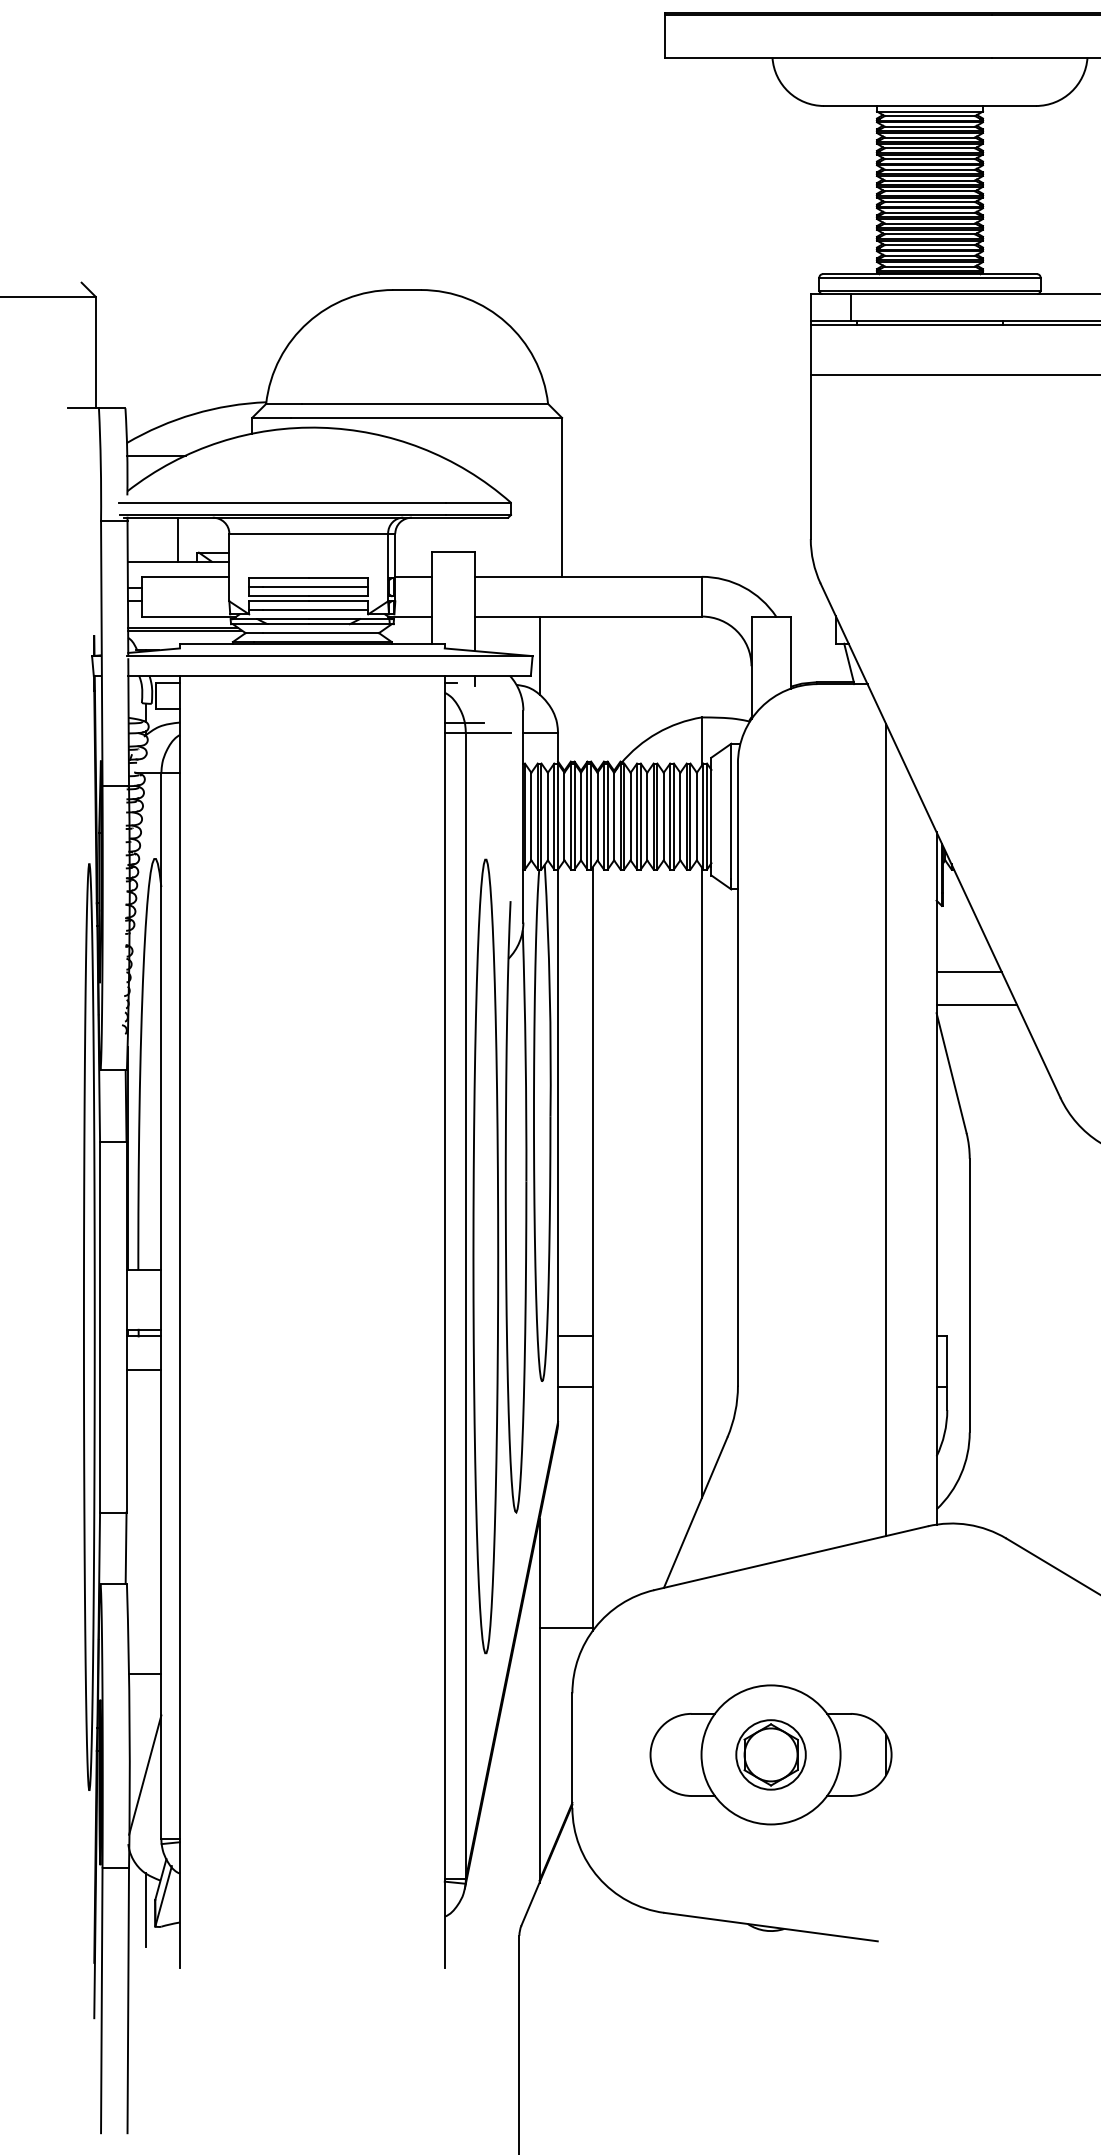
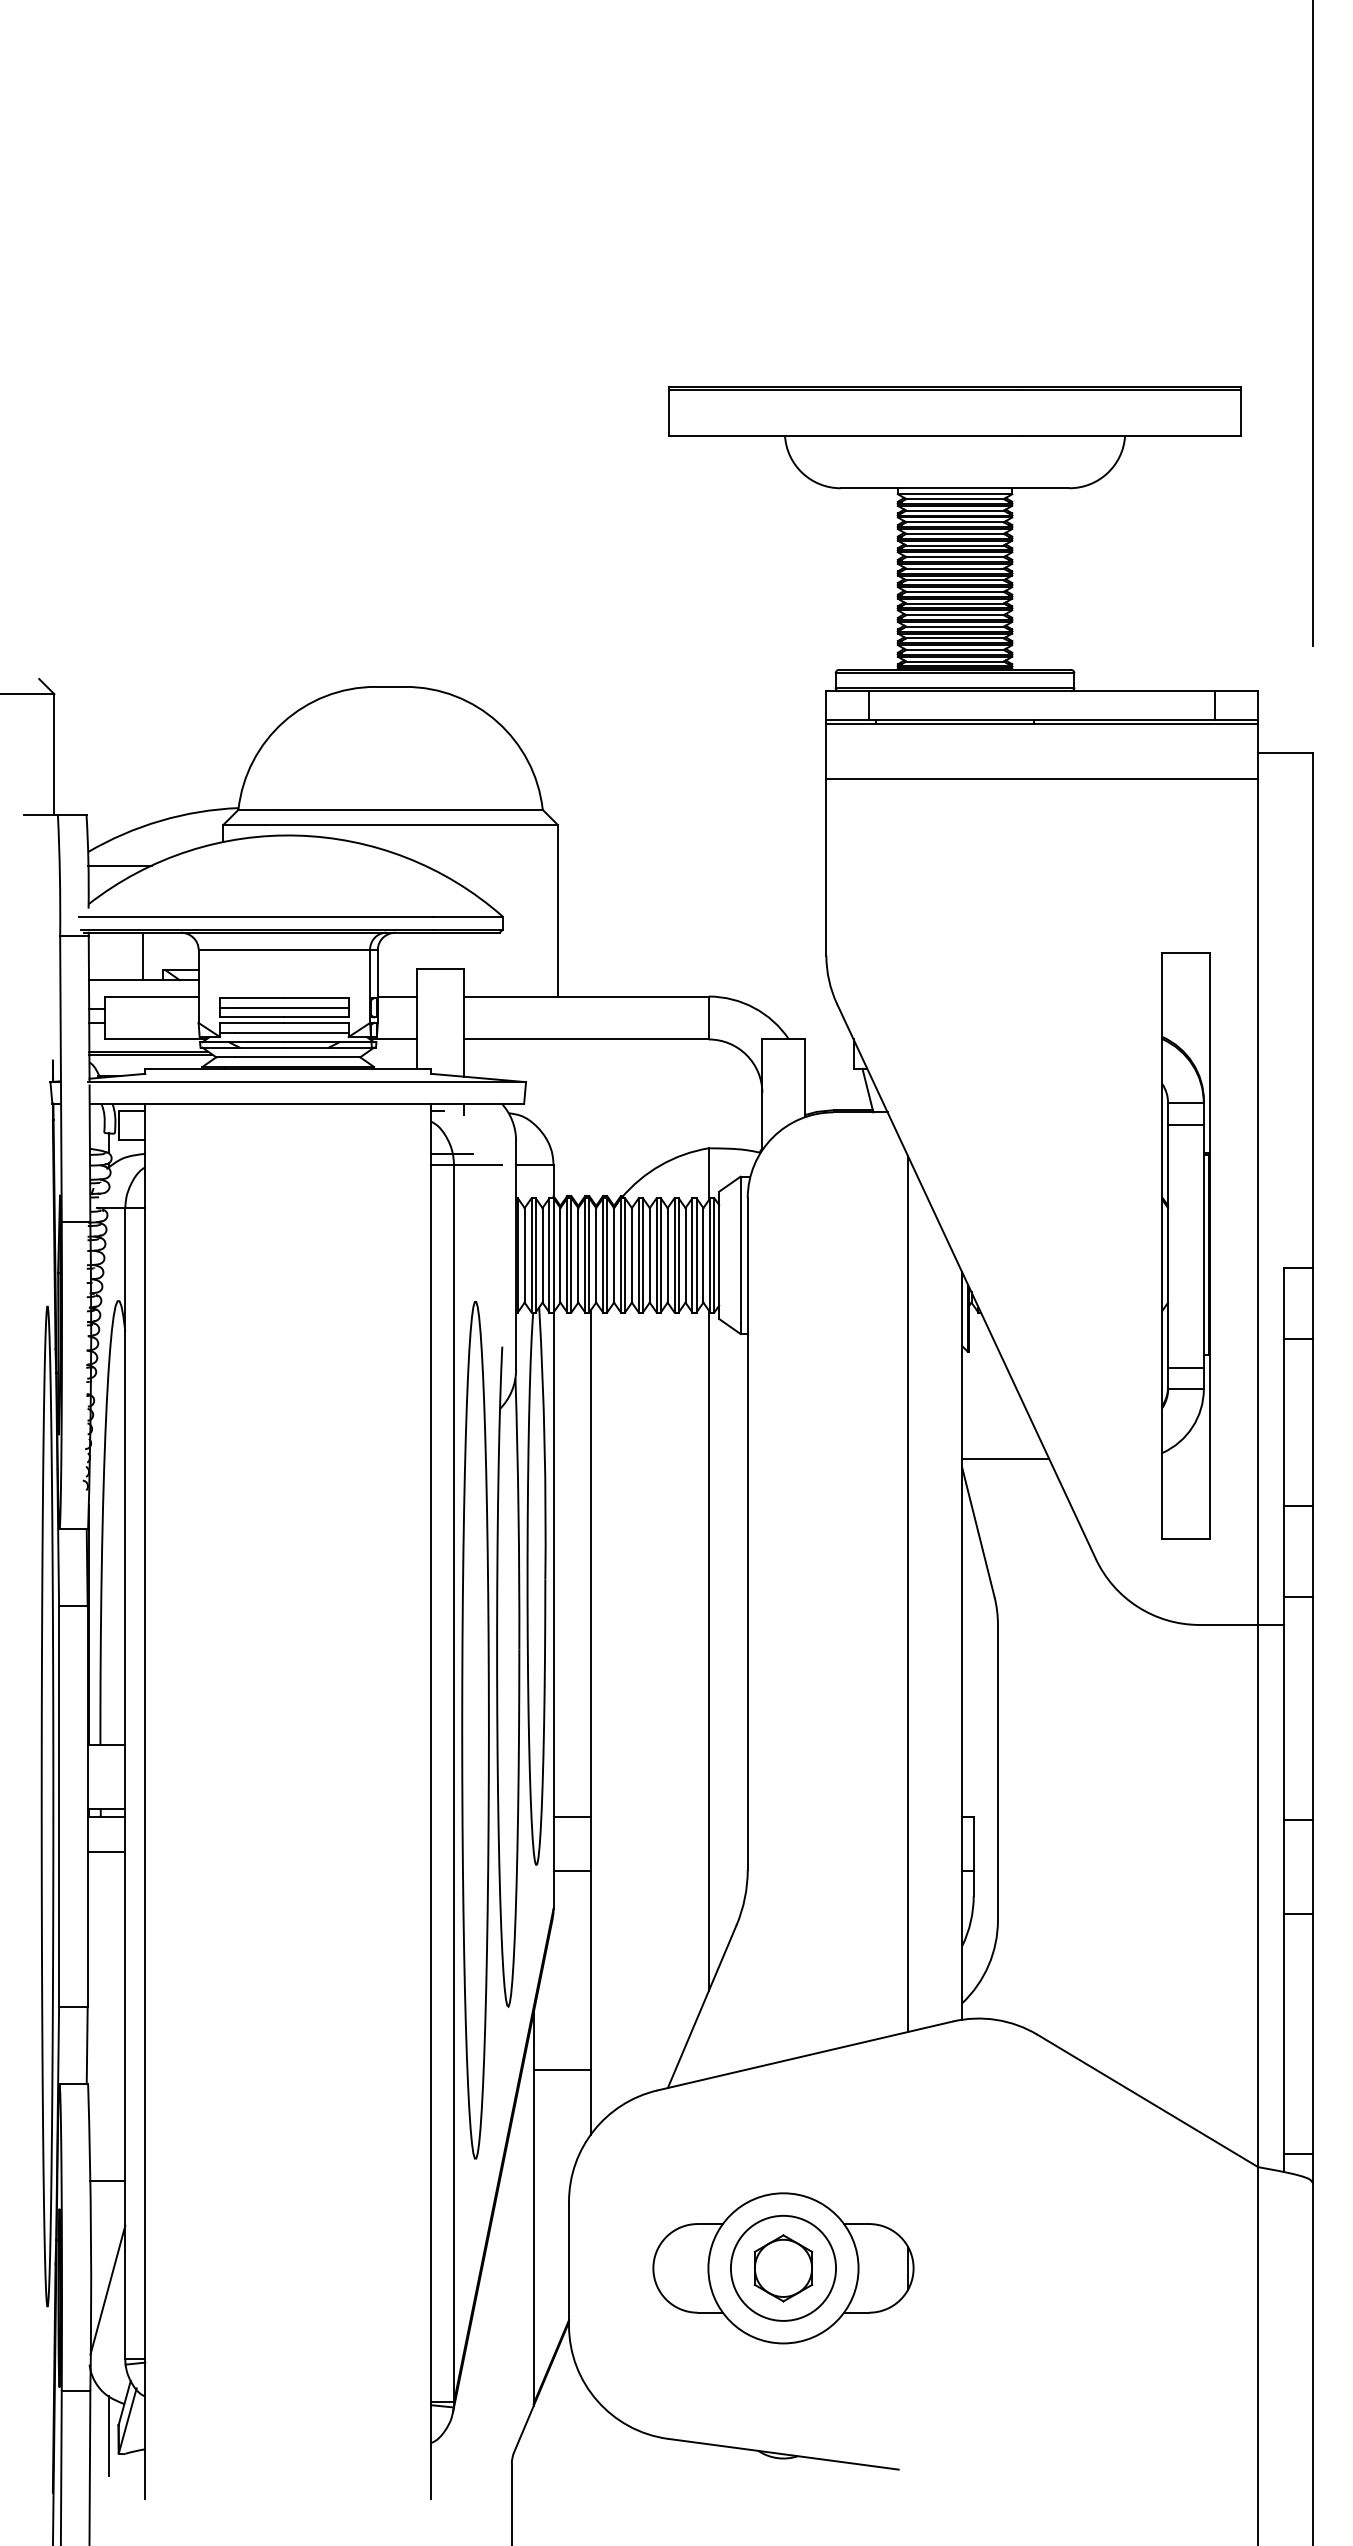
line: (539, 655) -> (533, 1081), removed
line: (969, 972) -> (997, 1423), removed
line: (565, 1628) -> (561, 2070), moved
circle: (771, 1754) -> (783, 2267), size x1.4

